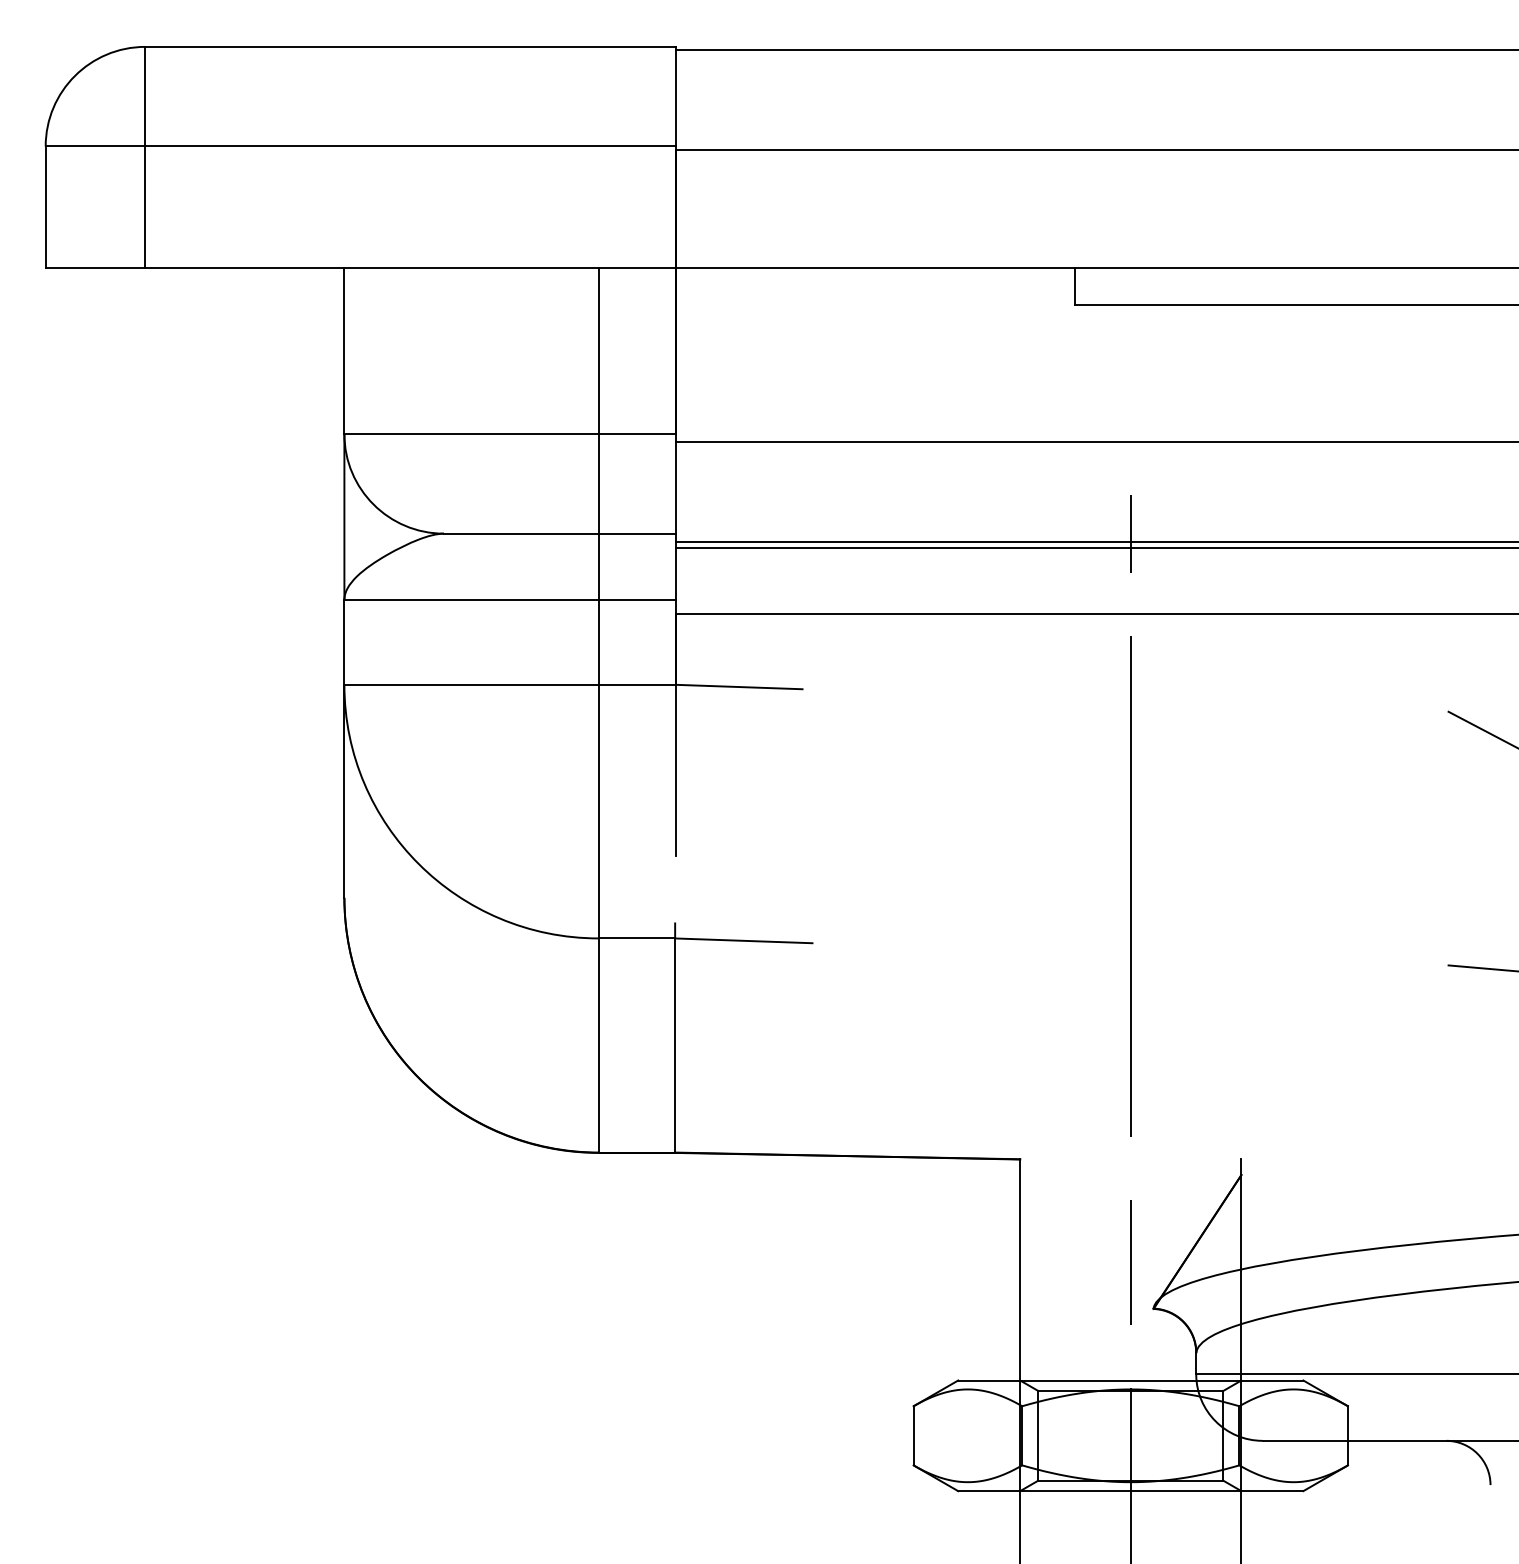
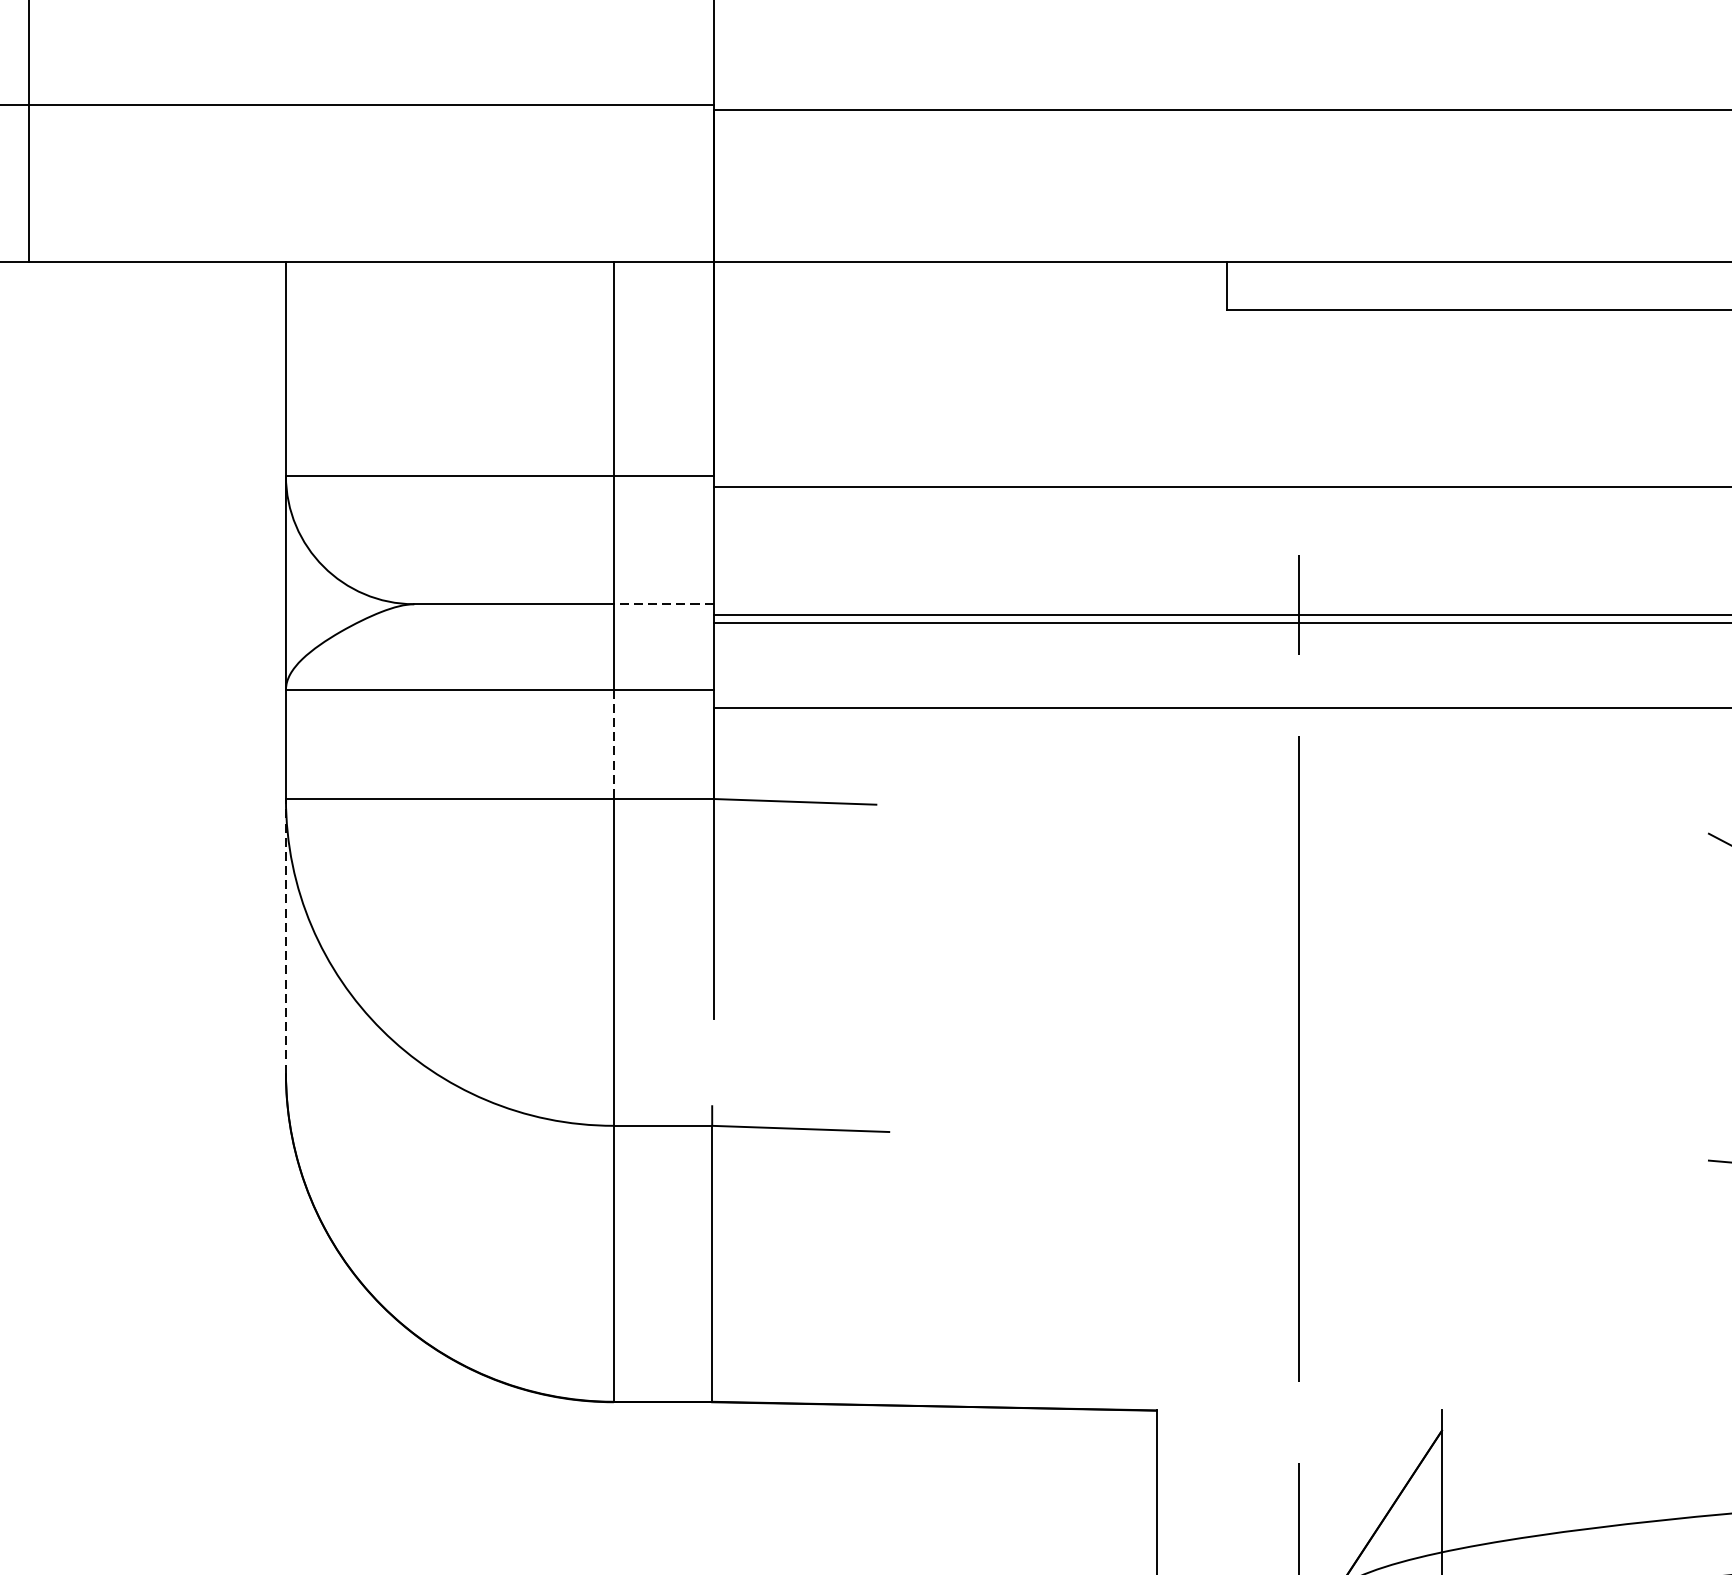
line: (637, 533) -> (663, 603), solid -> dashed
line: (598, 643) -> (613, 745), solid -> dashed
line: (344, 790) -> (286, 935), solid -> dashed

